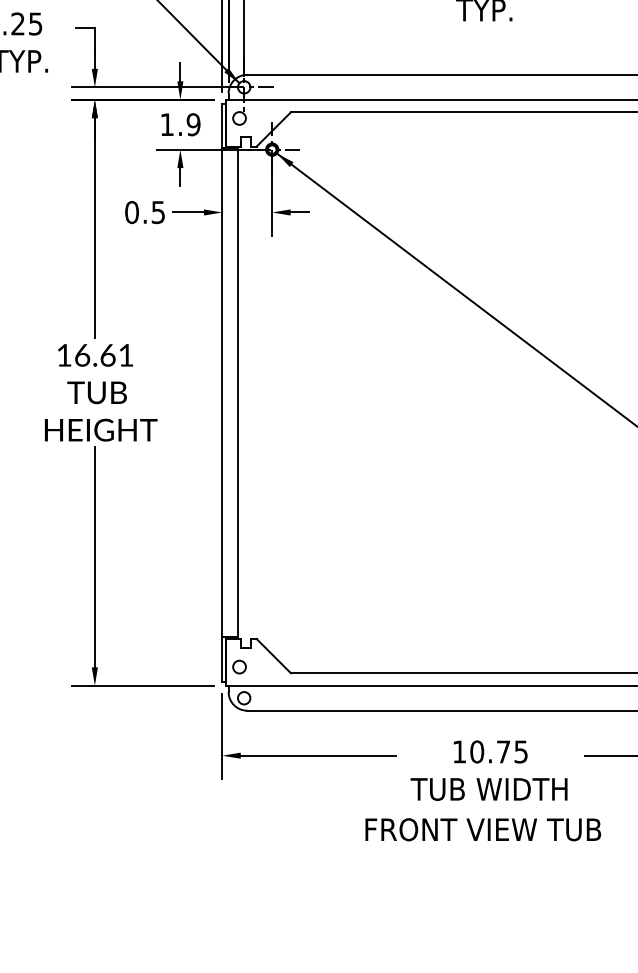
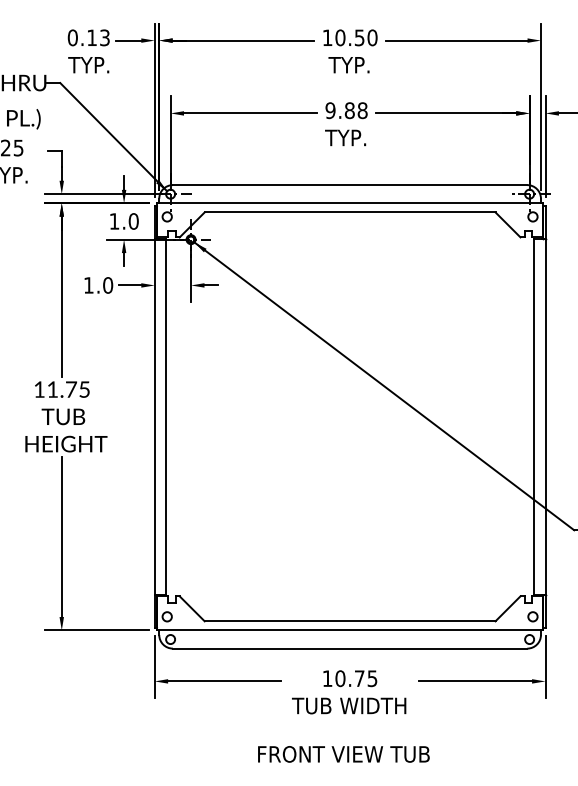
text: (193, 124) -> (133, 221), 1.9 -> 1.0
text: (145, 212) -> (98, 285), 0.5 -> 1.0
text: (104, 355) -> (68, 389), 16.61 -> 11.75
text: (482, 829) -> (343, 754), moved

